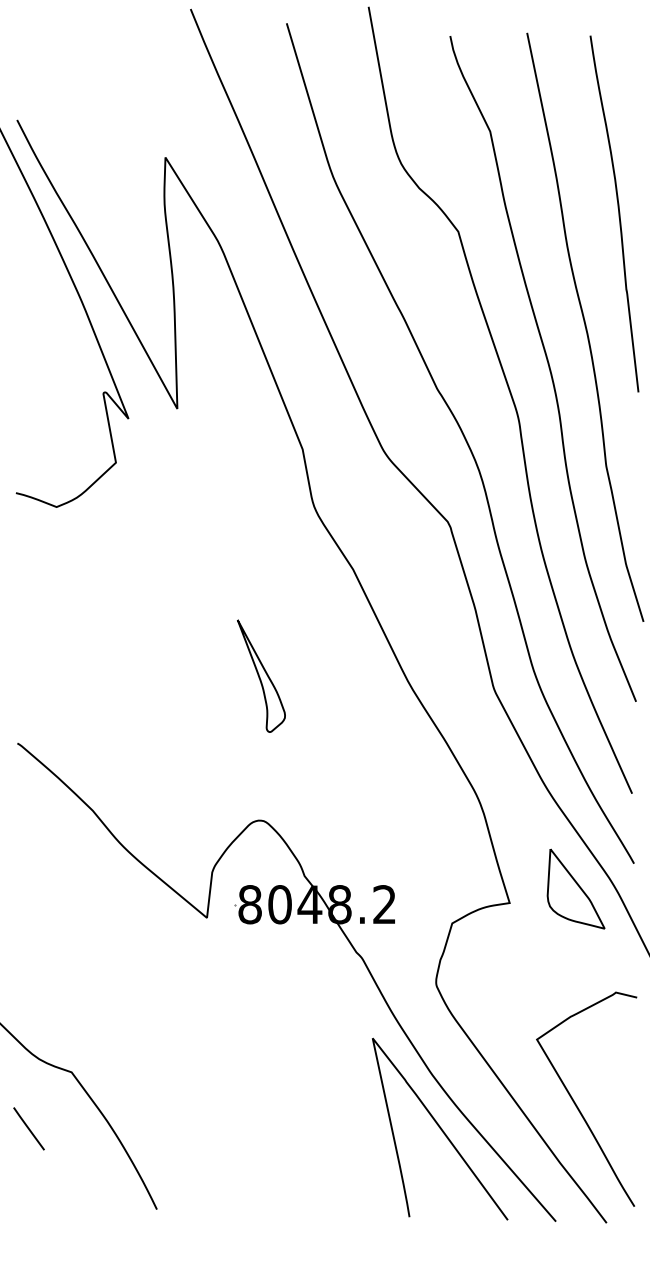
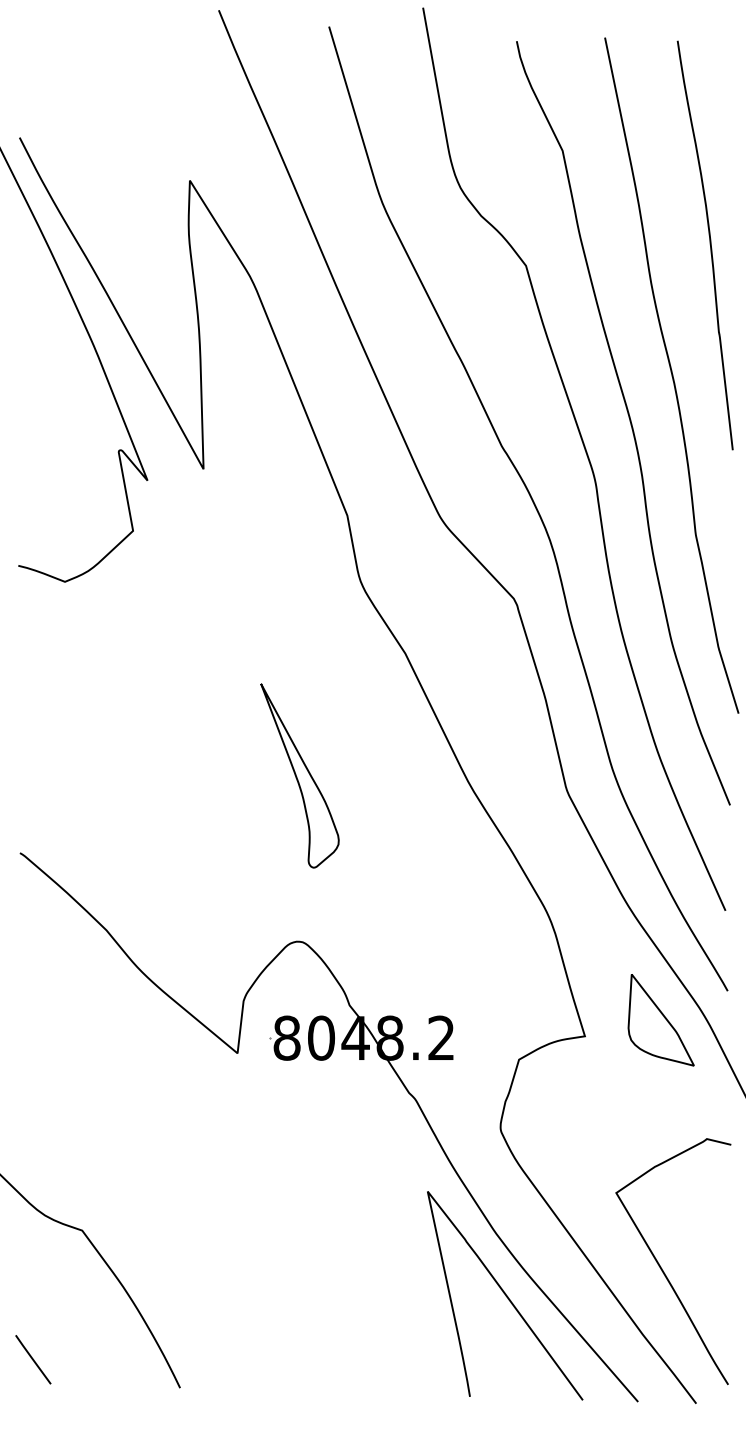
part: (261, 675) -> (300, 775), size x1.43
line: (28, 1128) -> (32, 1359), moved

